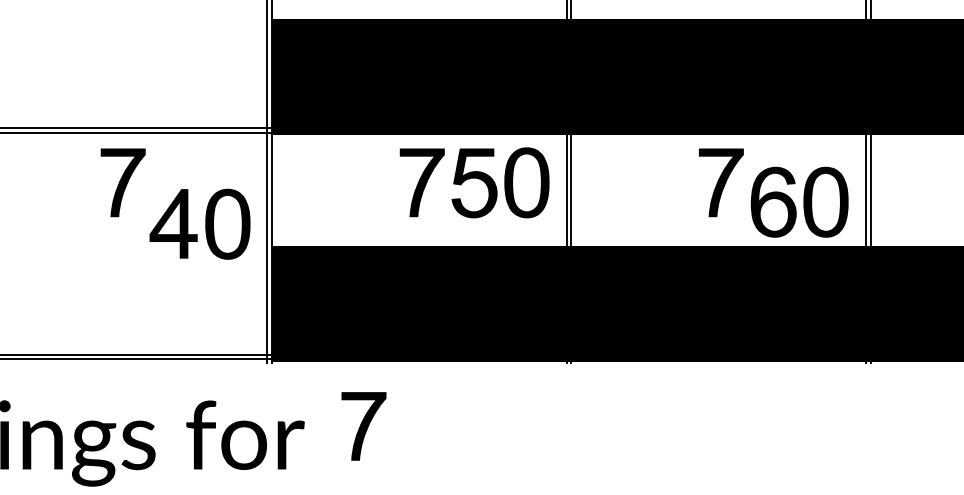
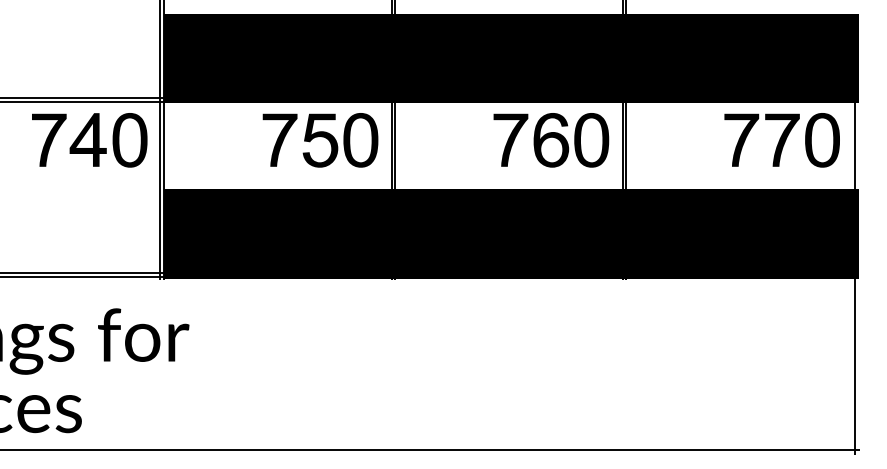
part: (799, 202) -> (571, 140), moved
part: (199, 224) -> (108, 140), moved
part: (363, 425) -> (234, 327), removed

